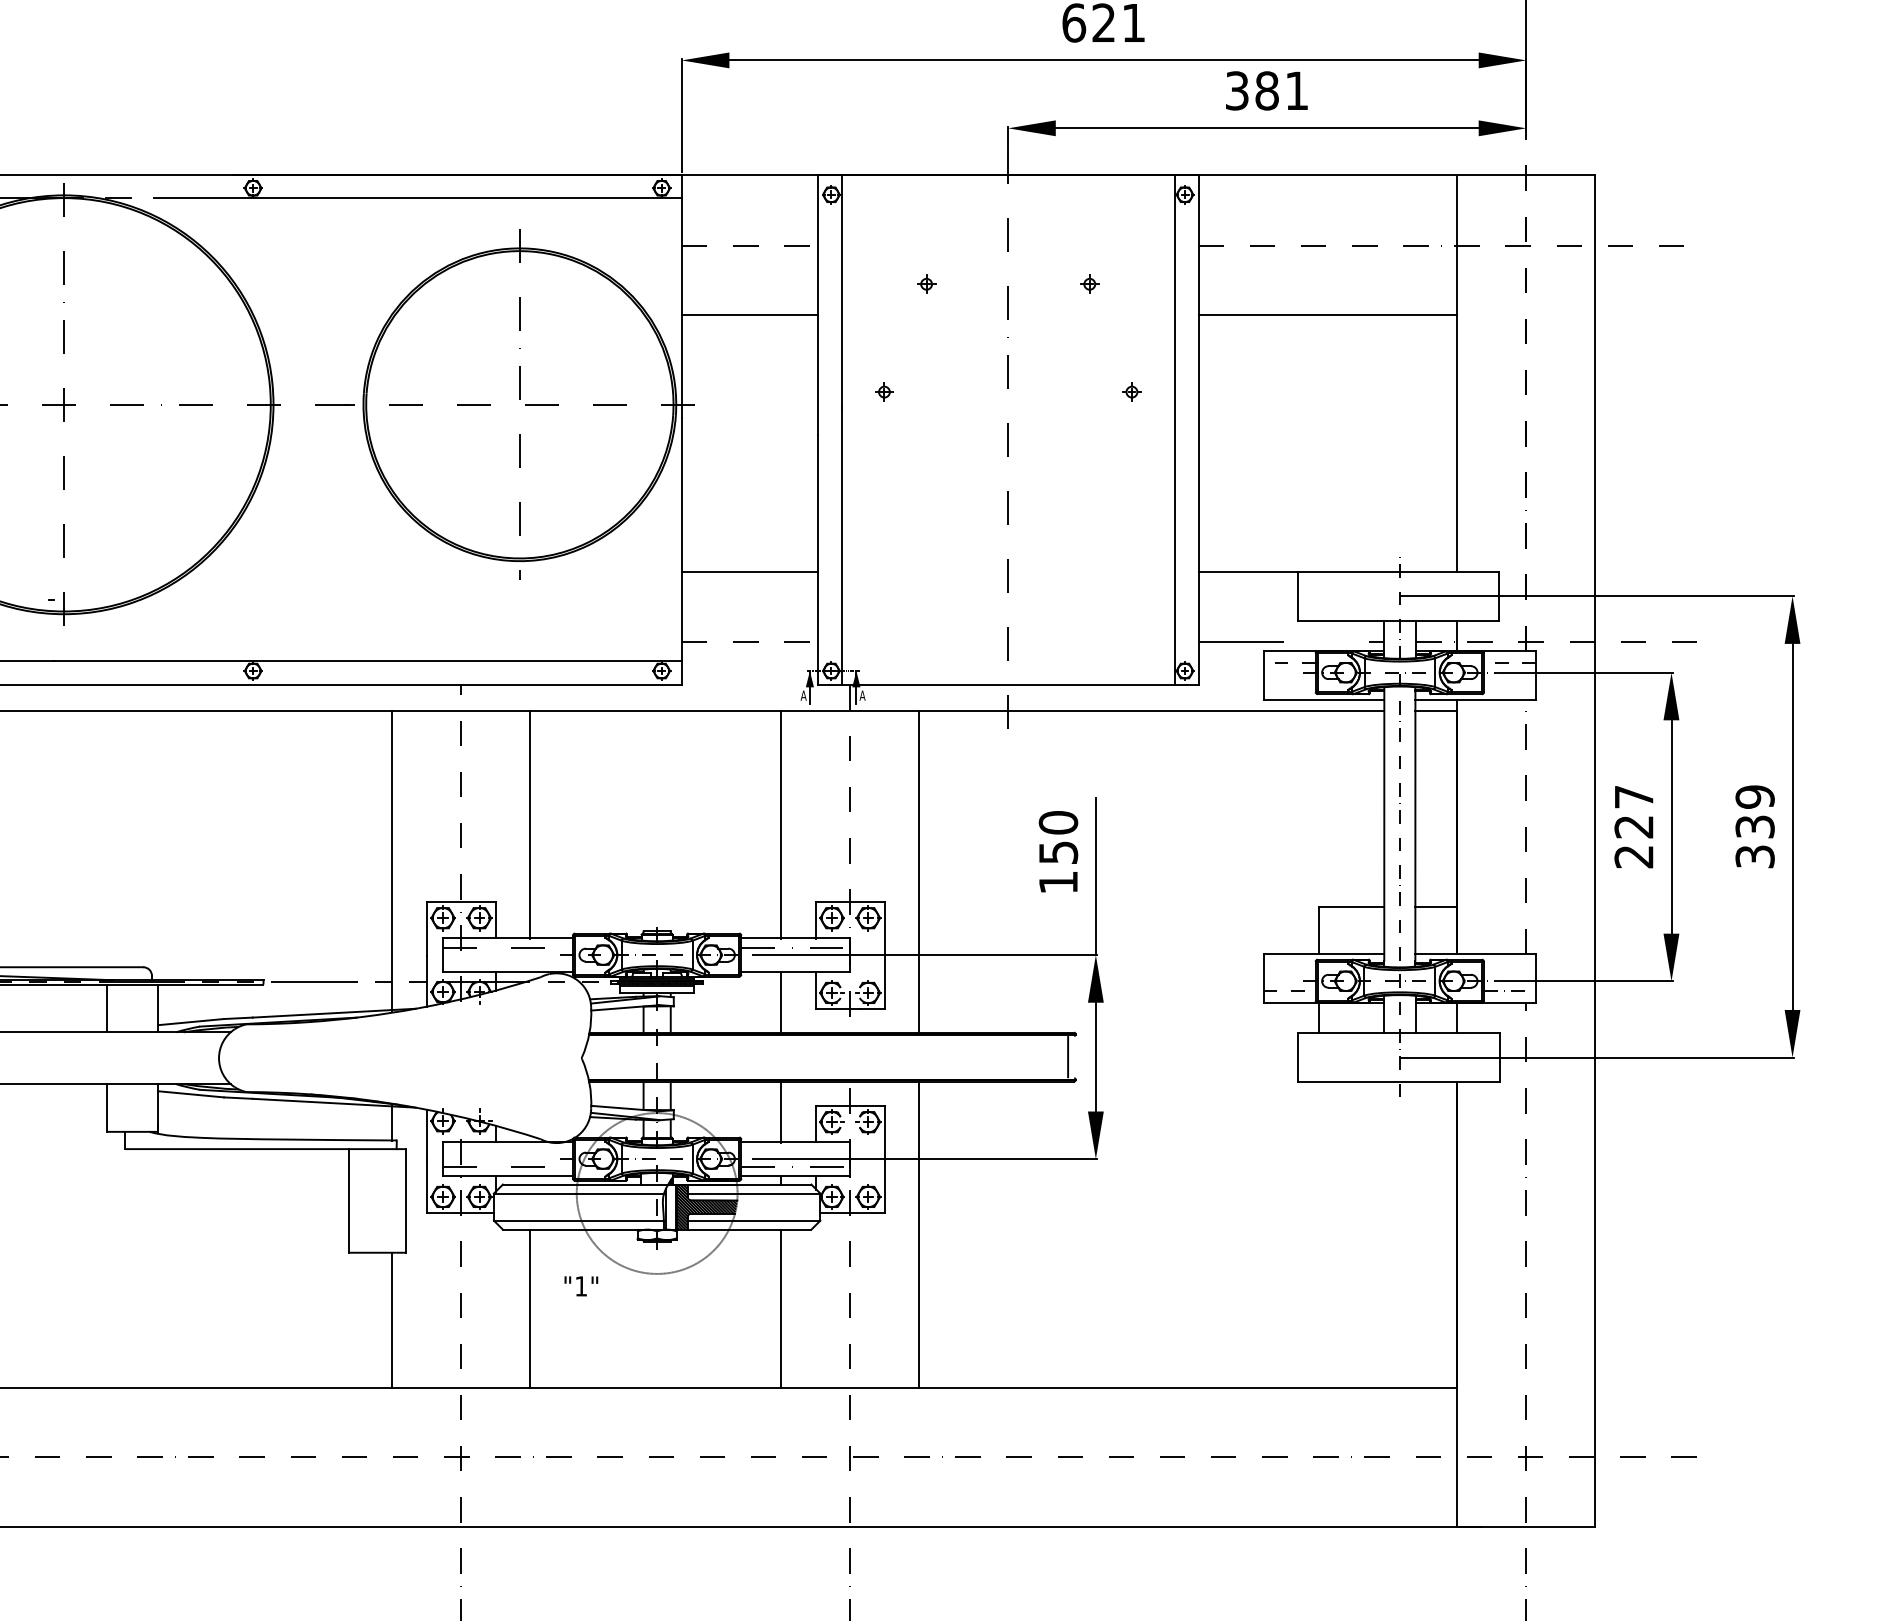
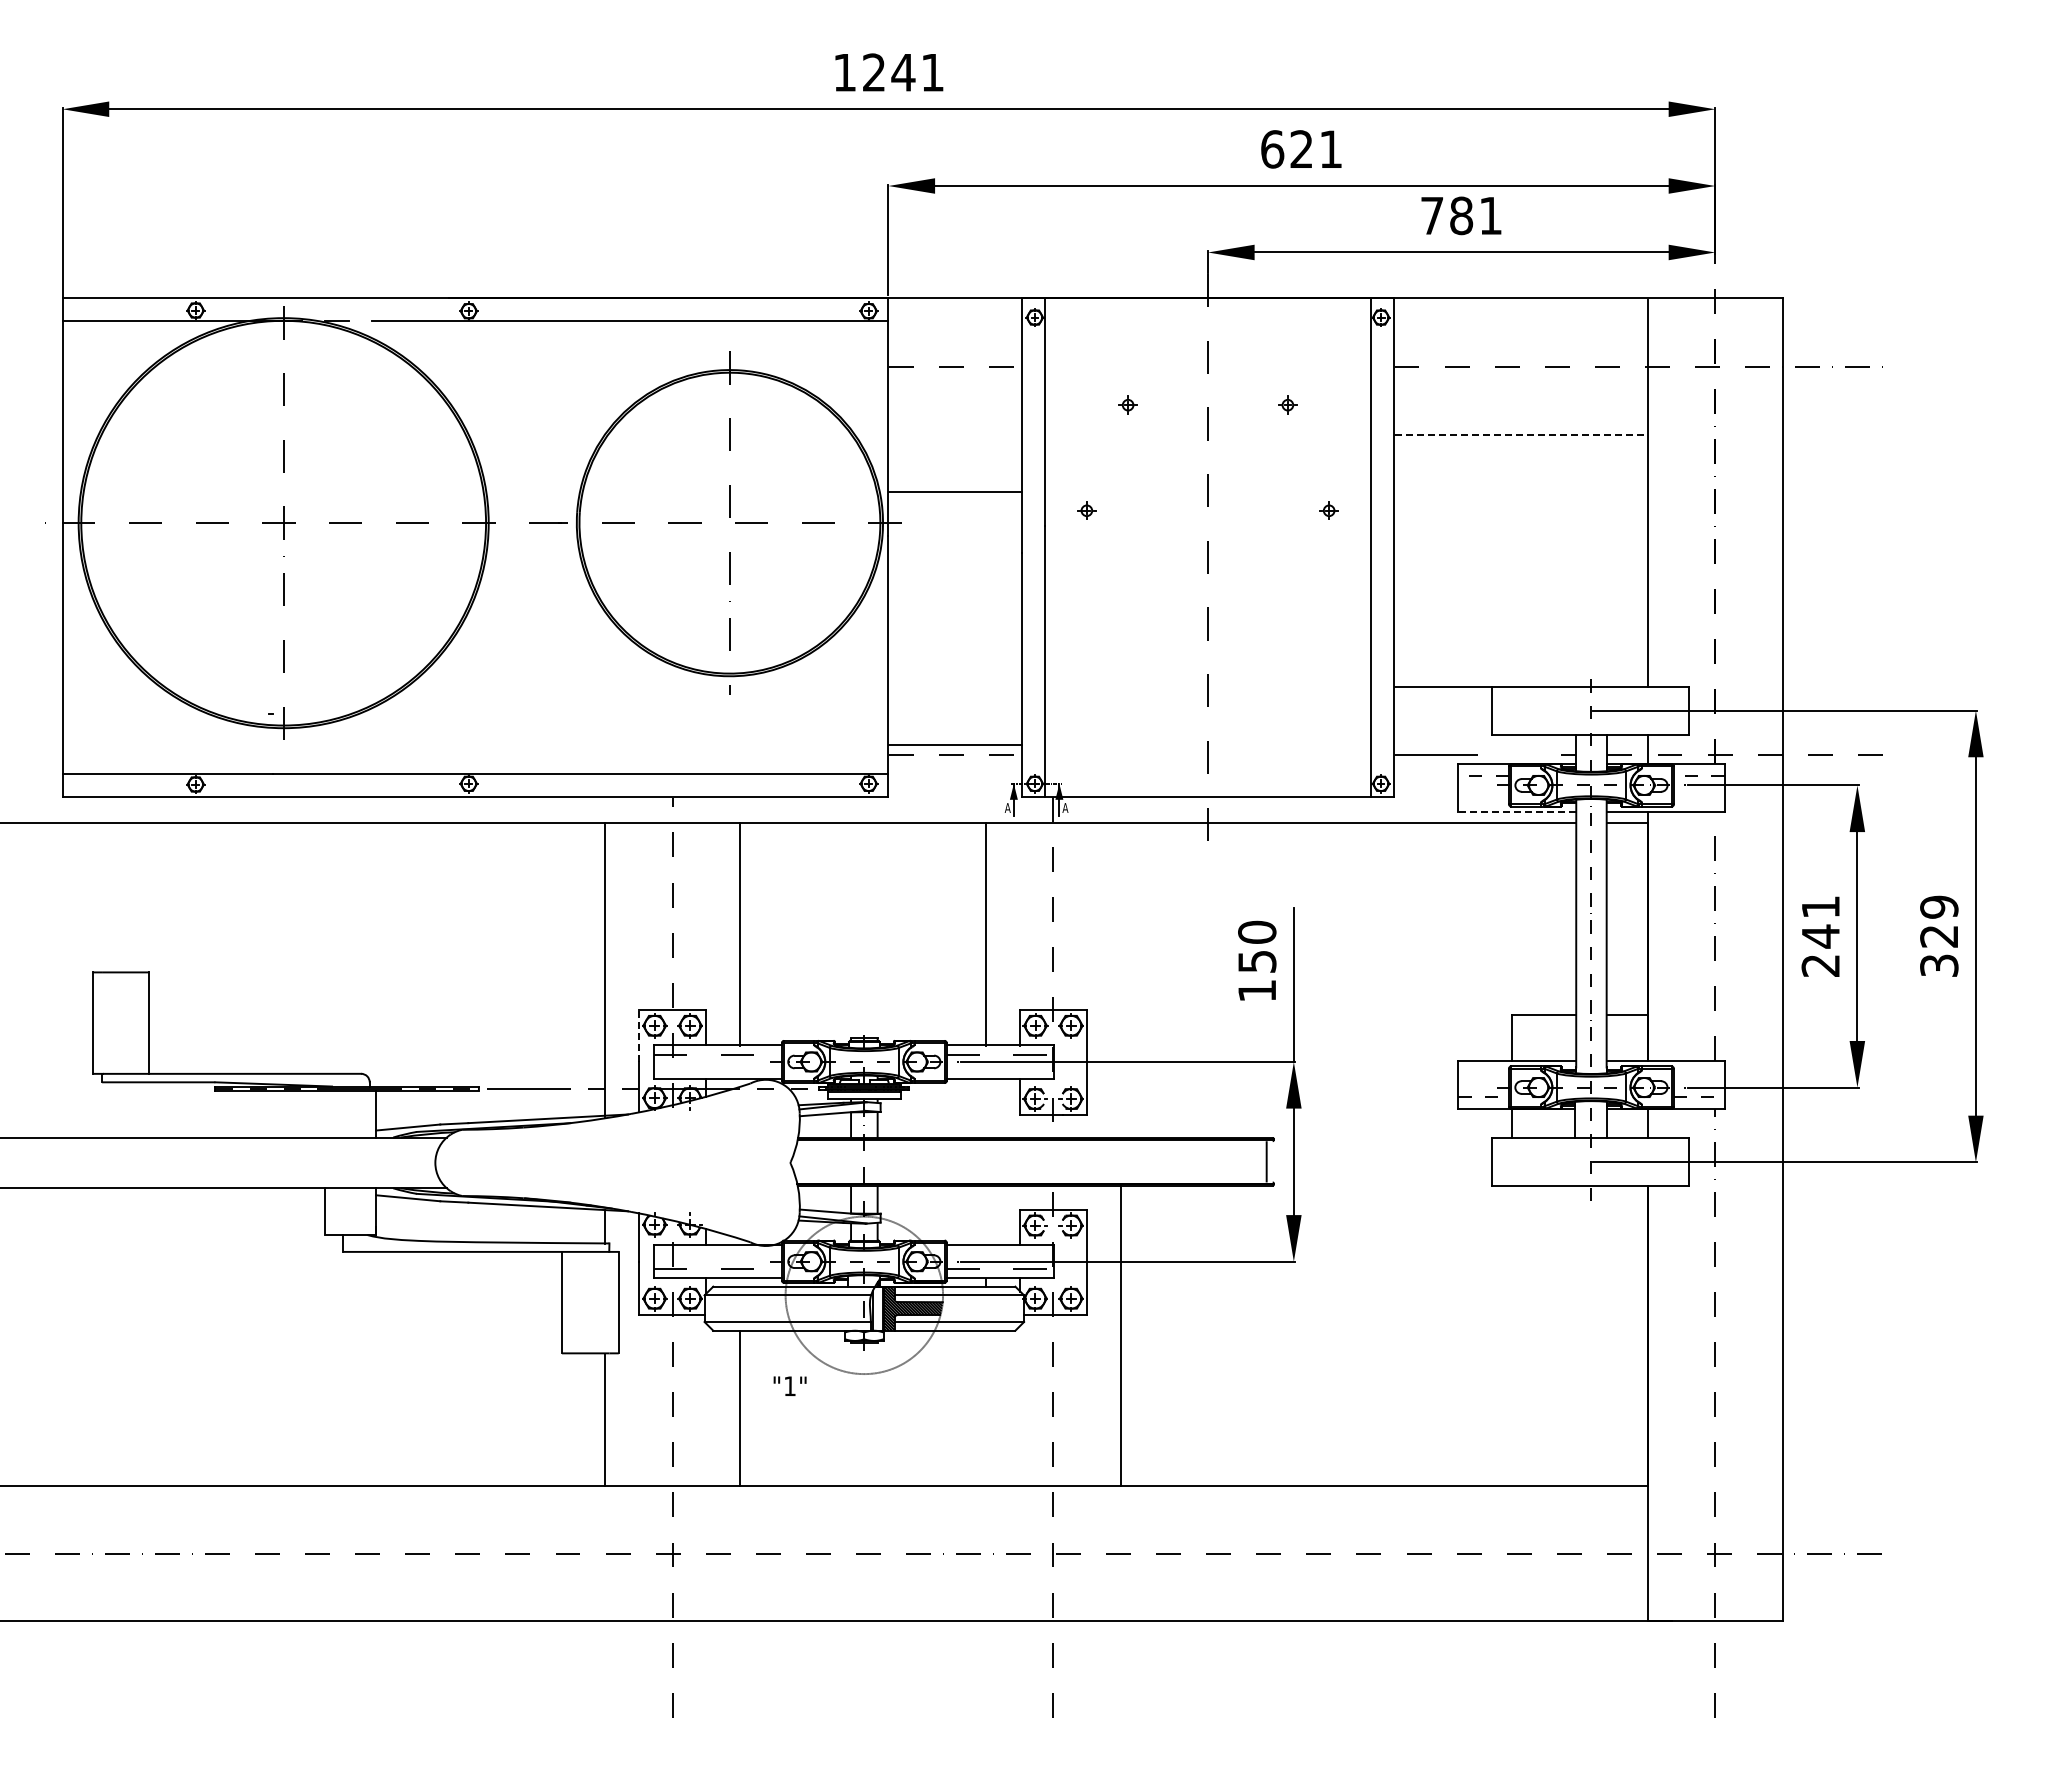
text: (1237, 90) -> (1432, 215), 381 -> 781
line: (749, 314) -> (954, 491), moved
line: (1328, 314) -> (1521, 434), solid -> dashed
line: (749, 572) -> (954, 745), moved
line: (1324, 699) -> (1517, 811), solid -> dashed
text: (1633, 812) -> (1820, 922), 227 -> 241
text: (1755, 826) -> (1939, 936), 339 -> 329
line: (918, 871) -> (1120, 980), removed
line: (426, 928) -> (638, 1035), solid -> dashed
line: (780, 1002) -> (985, 1108), removed
line: (106, 1007) -> (325, 1113), removed
line: (780, 1111) -> (985, 1215), removed
line: (780, 1309) -> (985, 1408), removed

